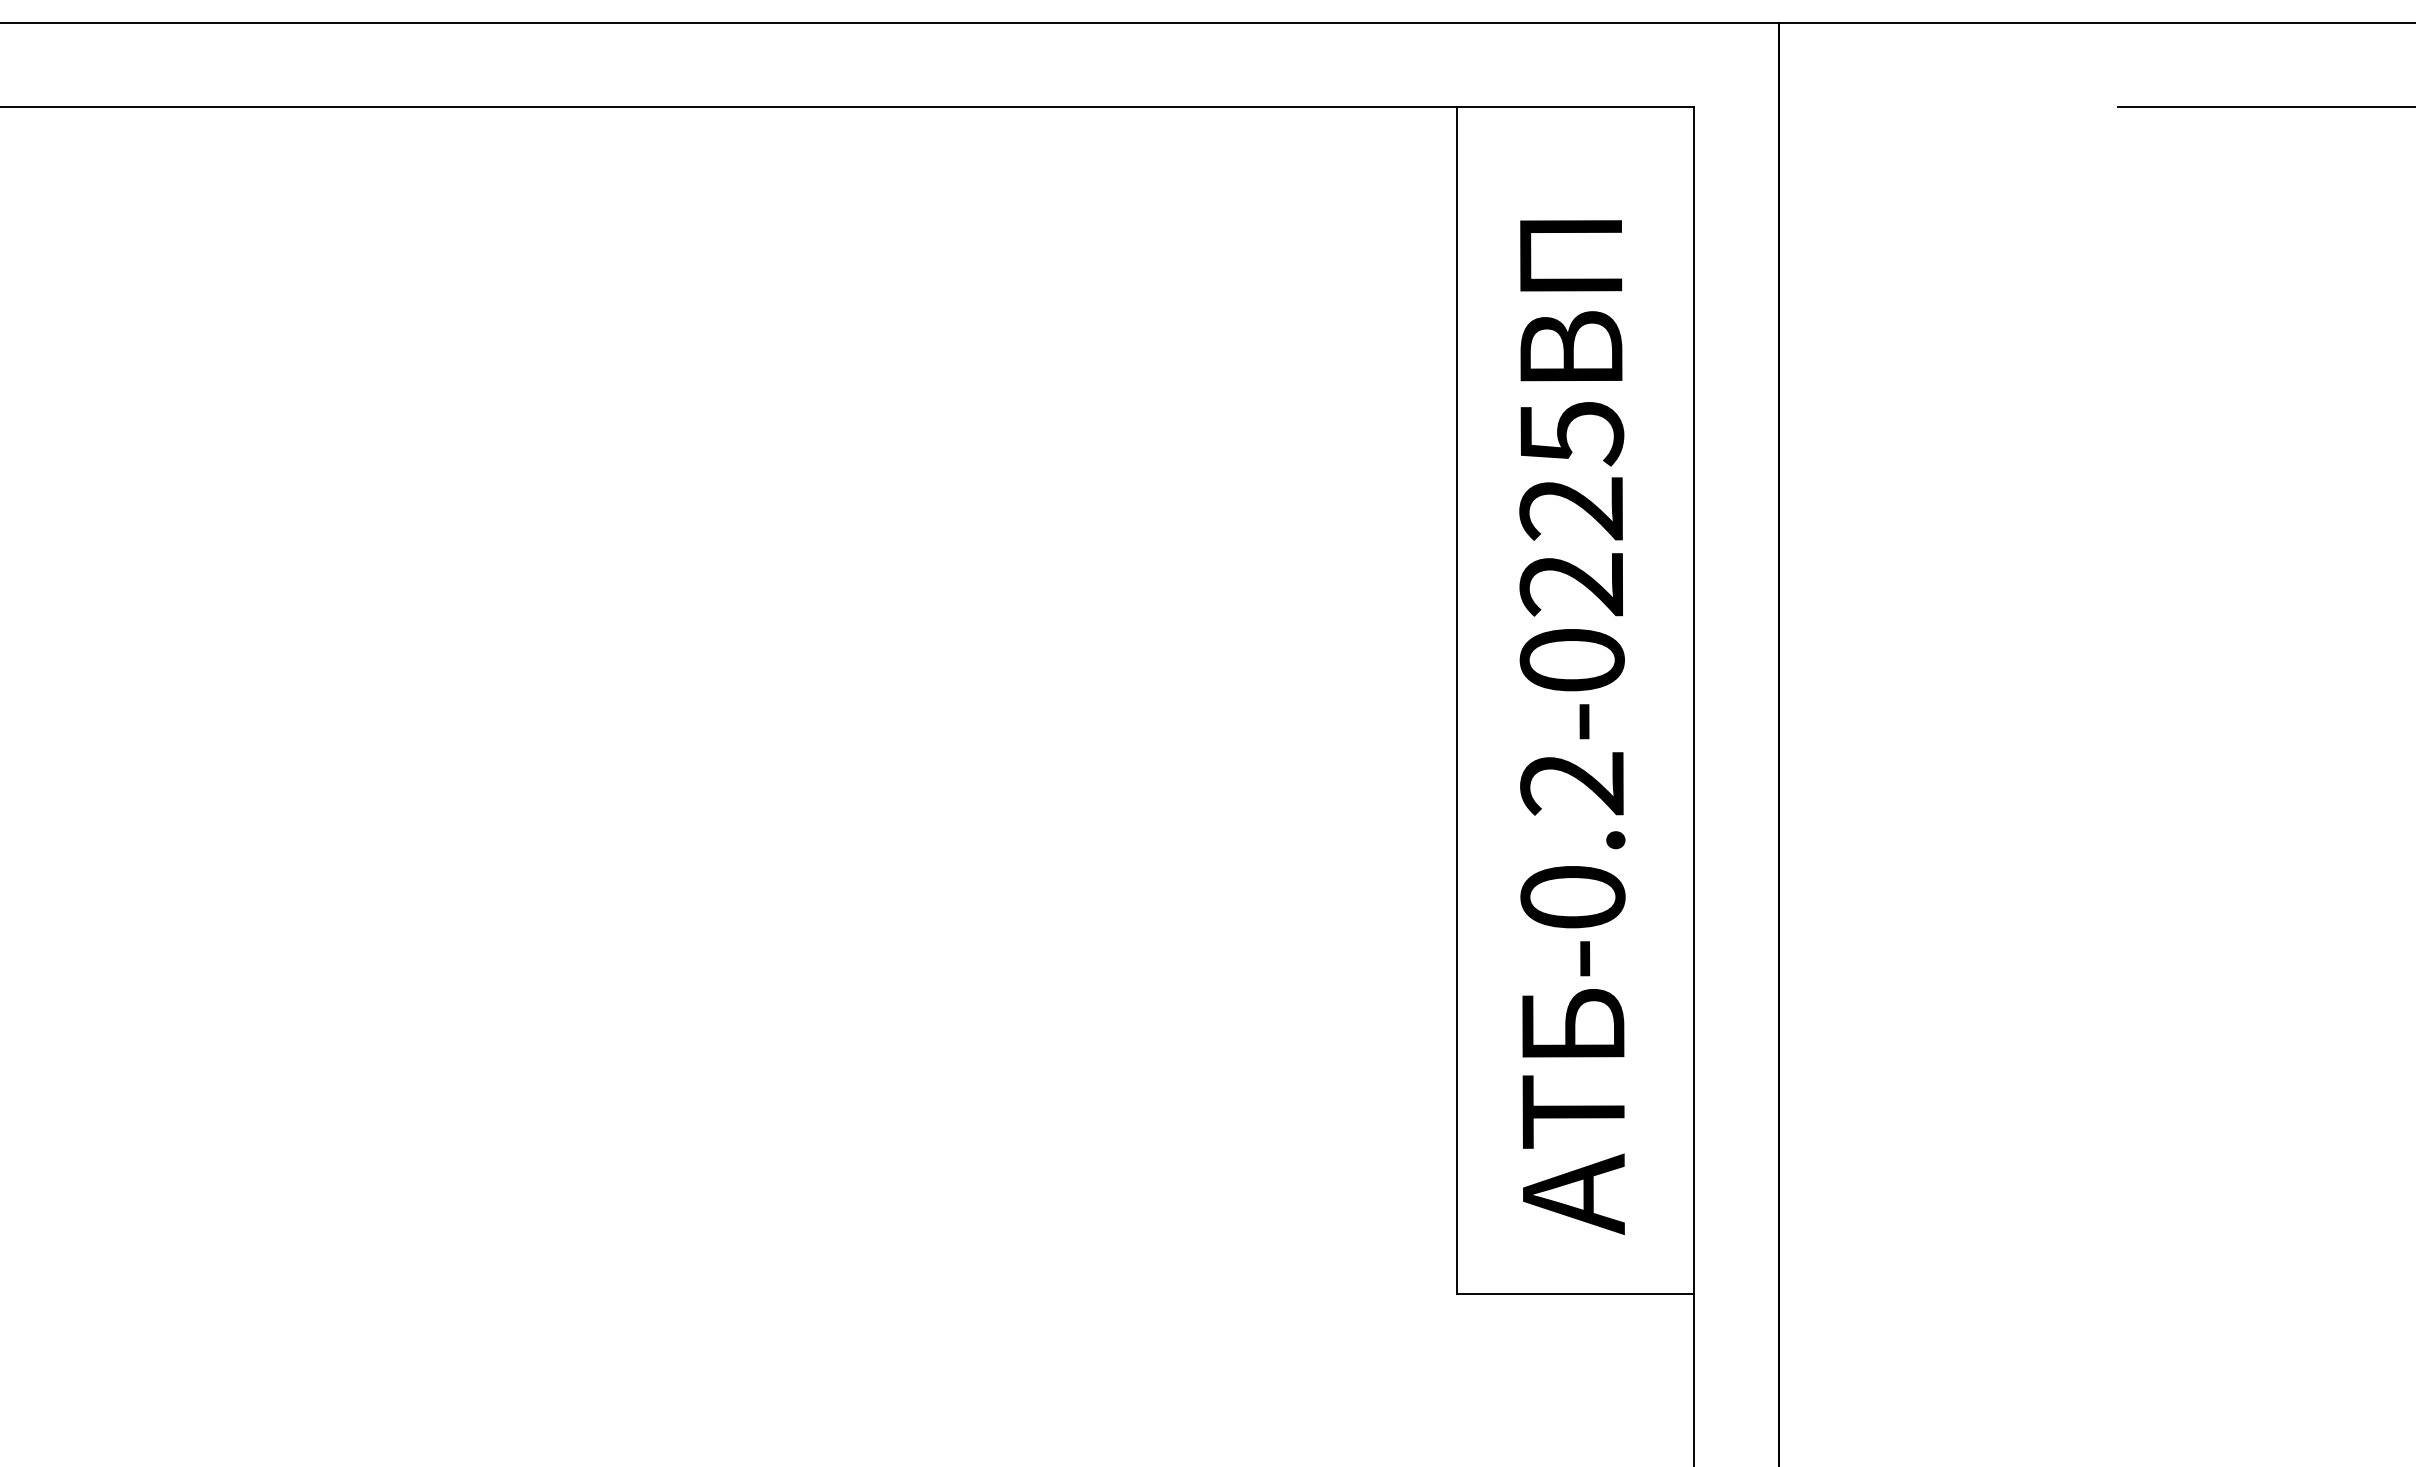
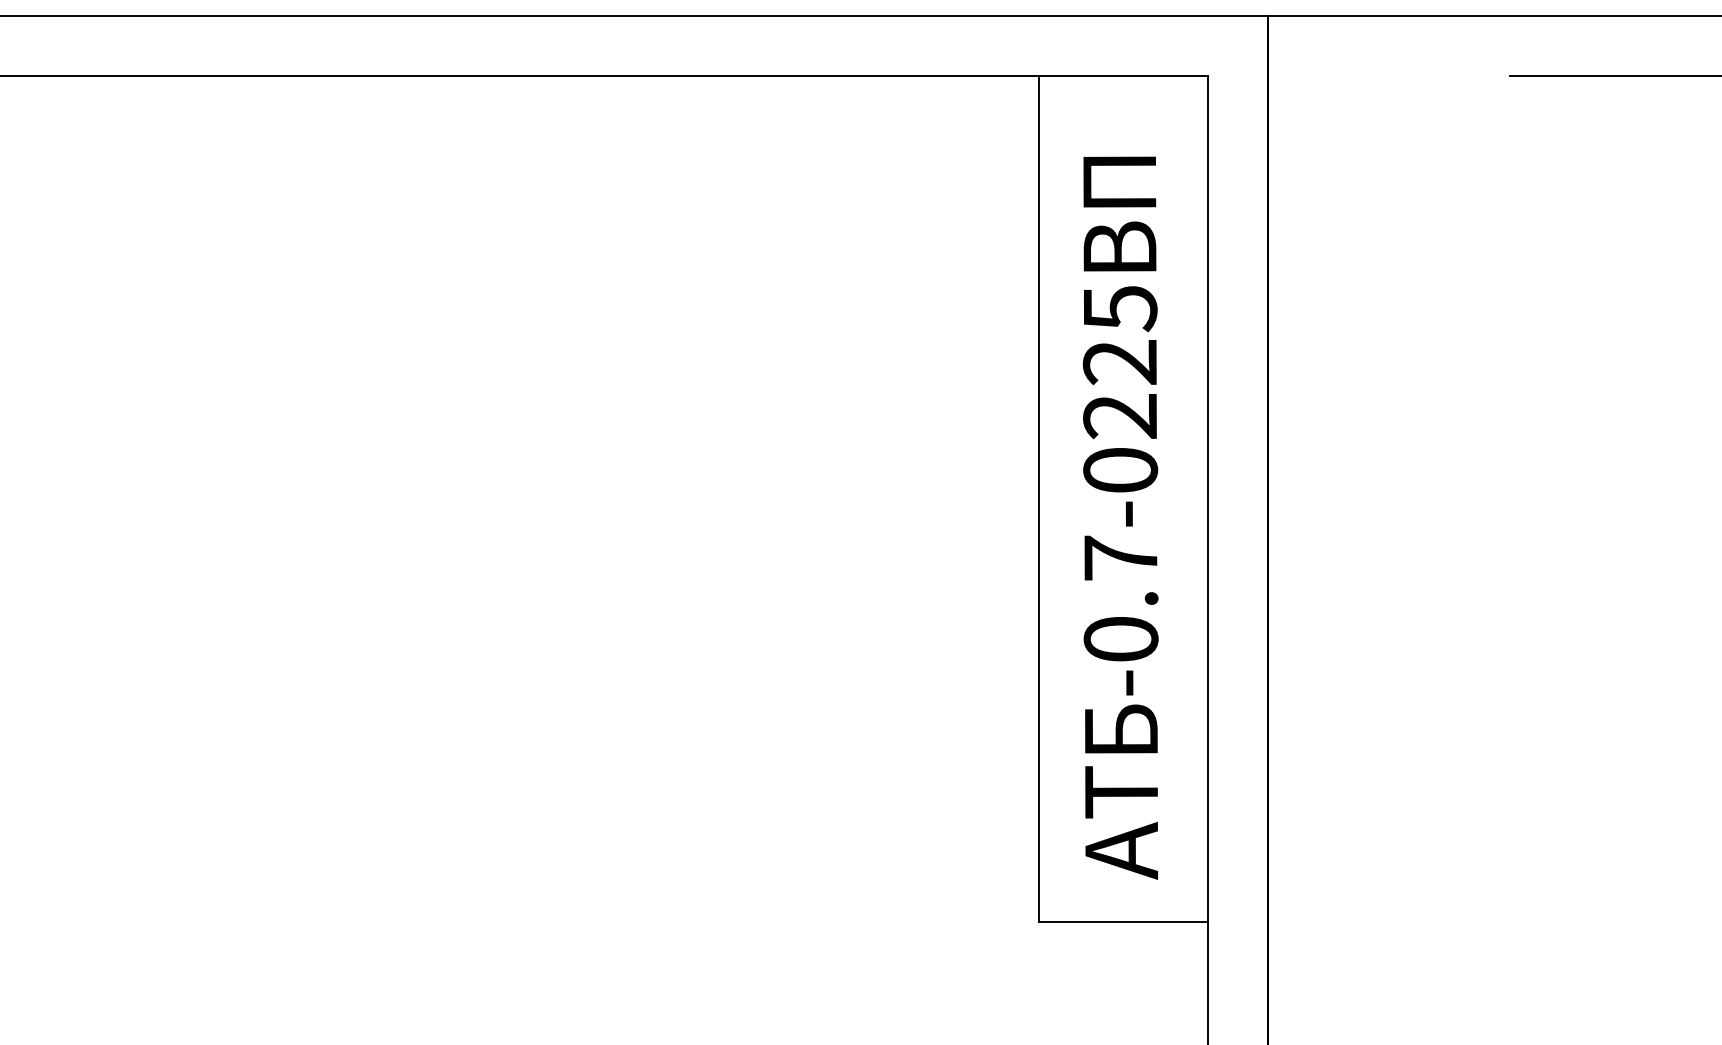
text: (1571, 783) -> (1120, 558), -0.2-0225 -> -0.7-0225

